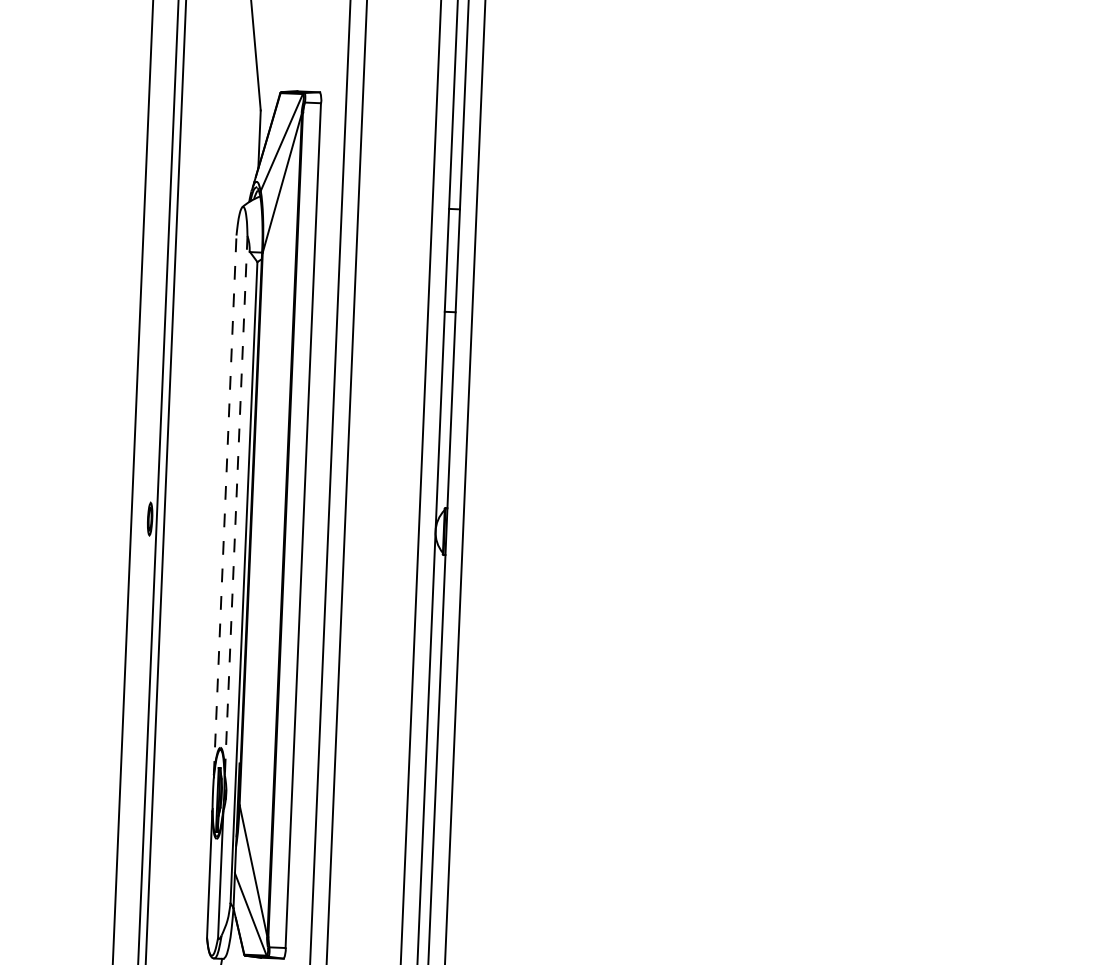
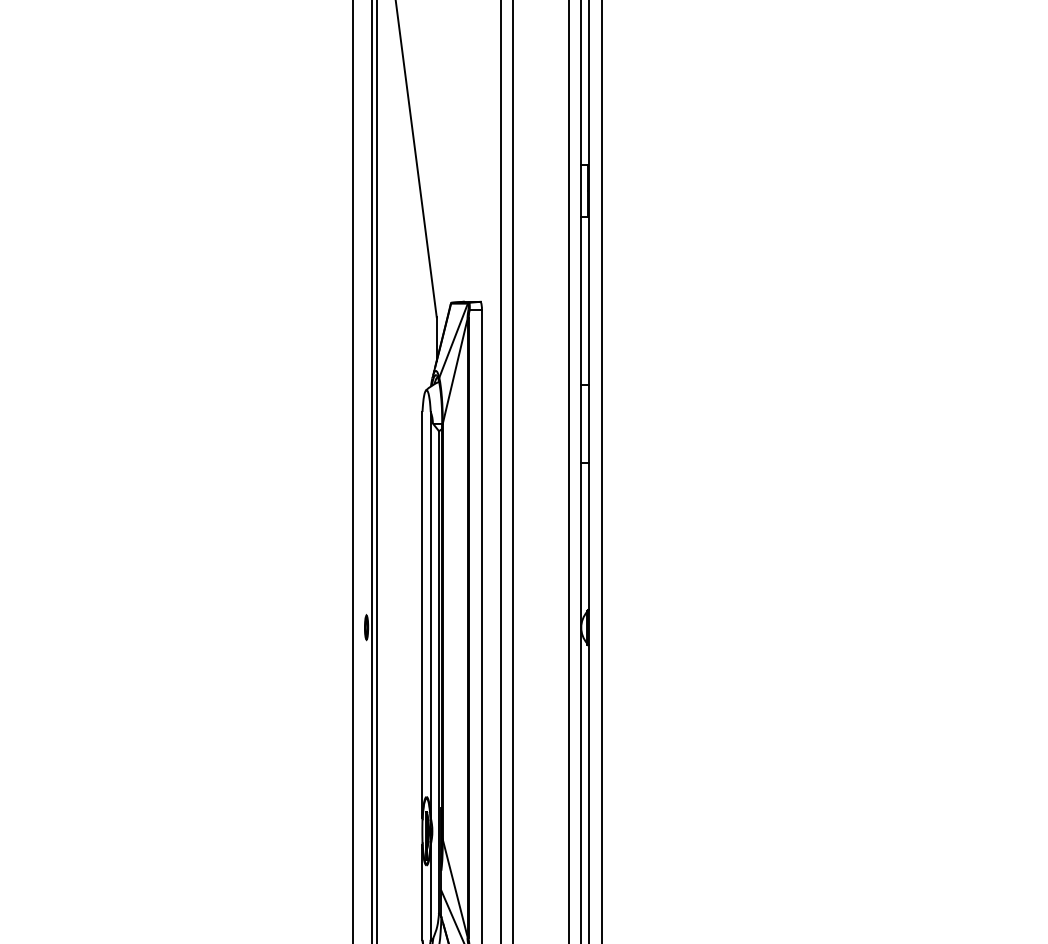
line: (225, 504) -> (422, 614), dashed -> solid
line: (235, 505) -> (430, 614), dashed -> solid

